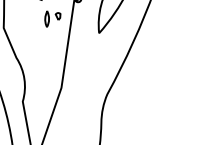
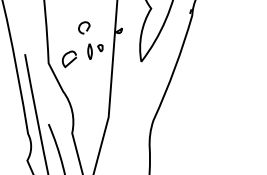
curve: (27, 26) -> (71, 60), added

